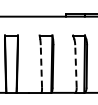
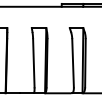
line: (41, 65) -> (33, 62), dashed -> solid
line: (75, 65) -> (72, 62), dashed -> solid

